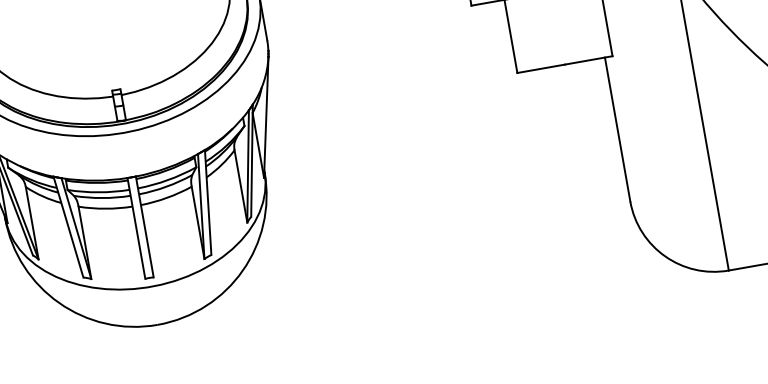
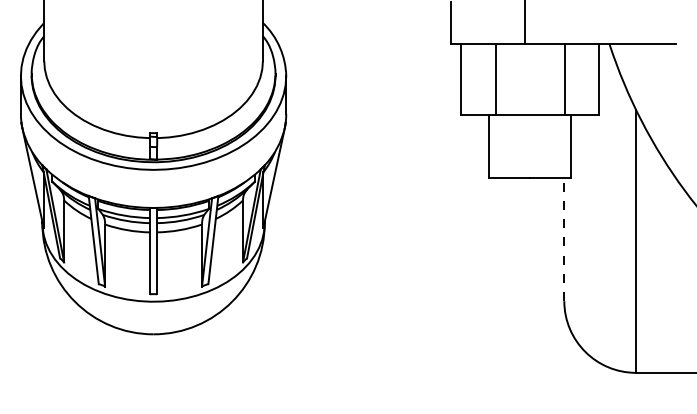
line: (617, 129) -> (564, 239), solid -> dashed

